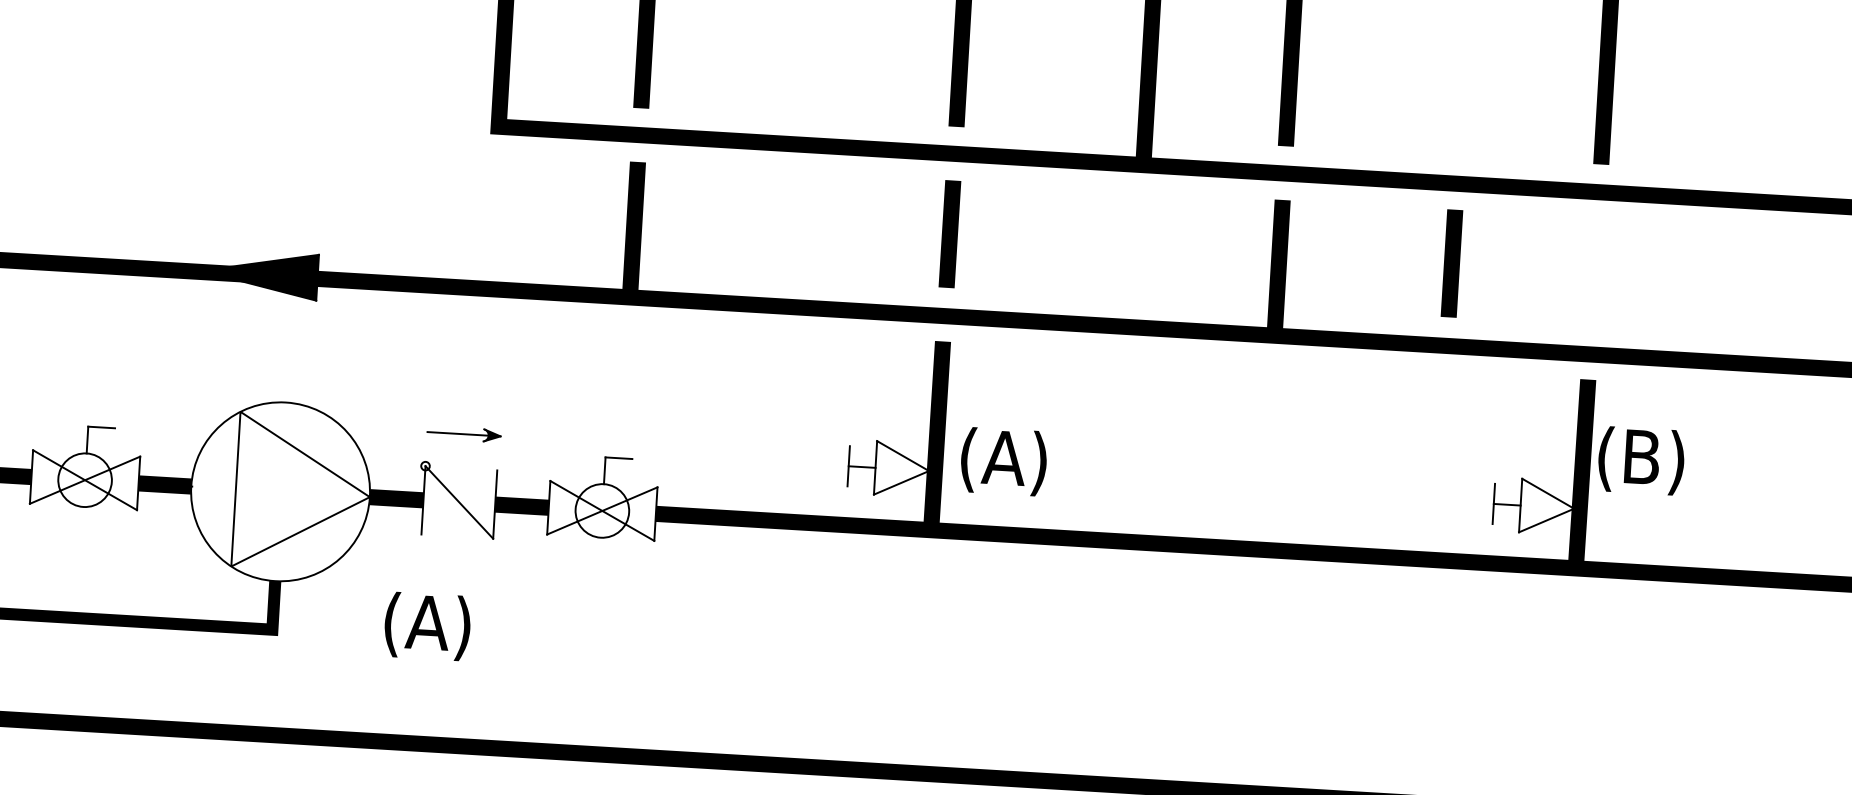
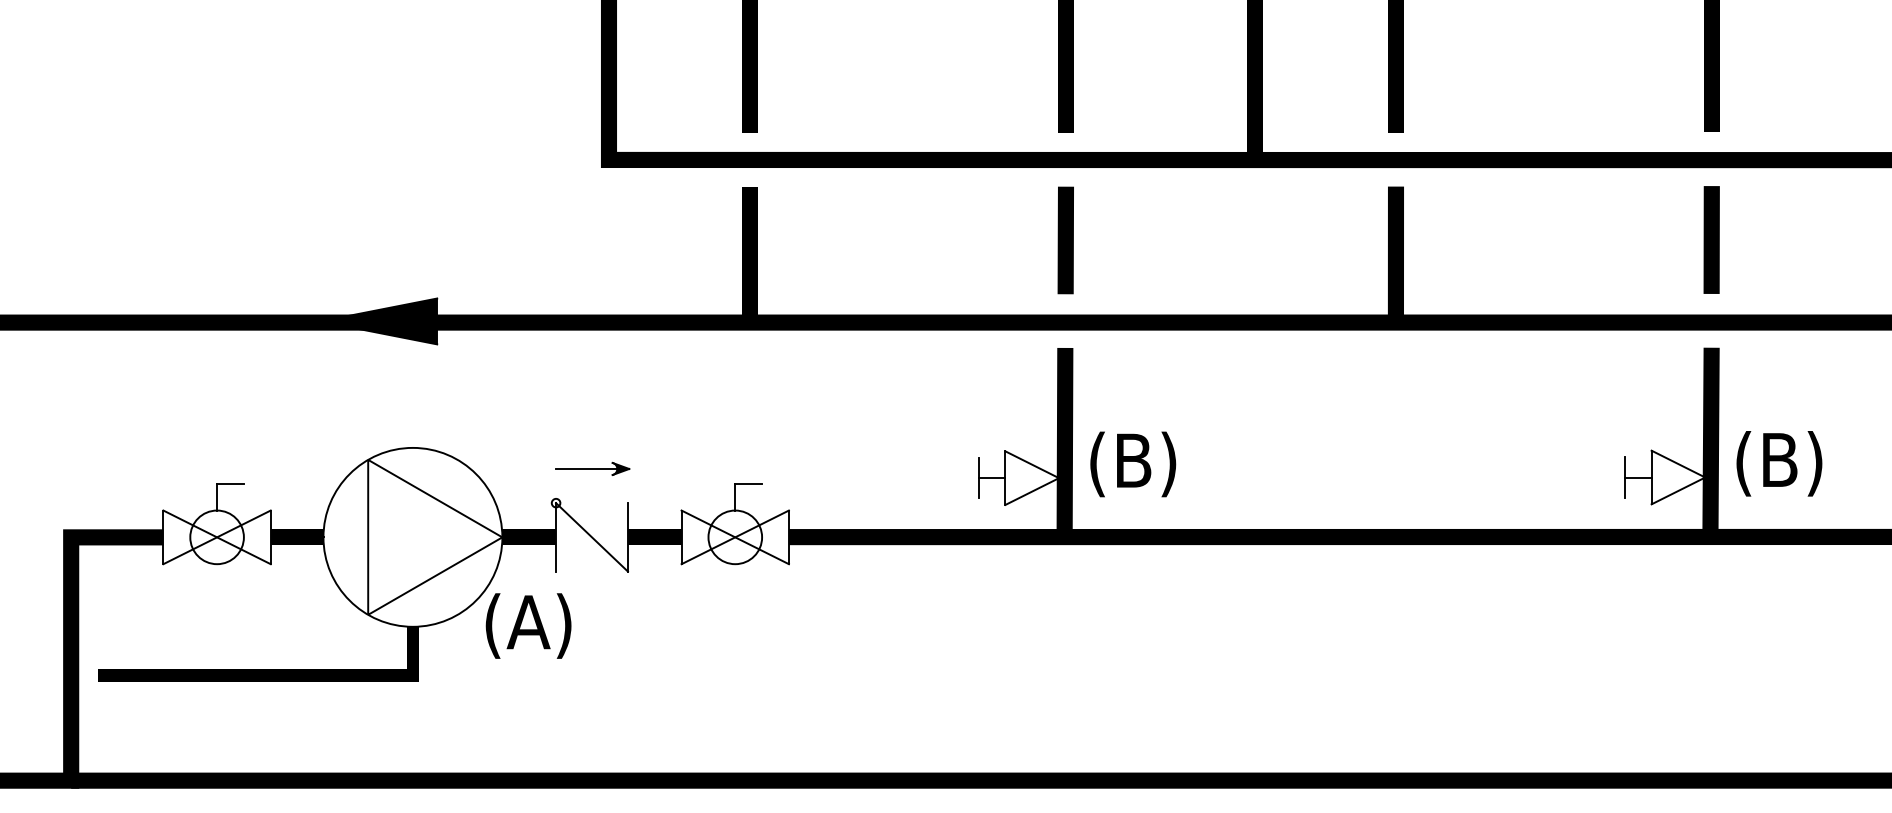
line: (1451, 263) -> (1711, 239), moved
text: (1641, 460) -> (1779, 463), moved
text: (1014, 462) -> (1143, 464), (A) -> (B)
text: (427, 625) -> (528, 625), moved

